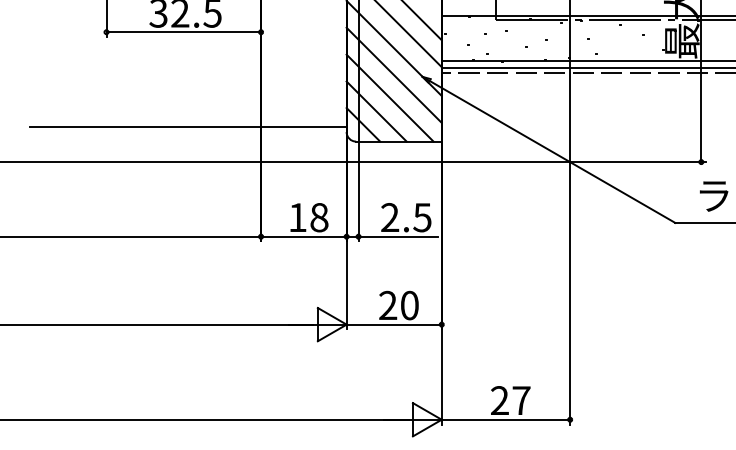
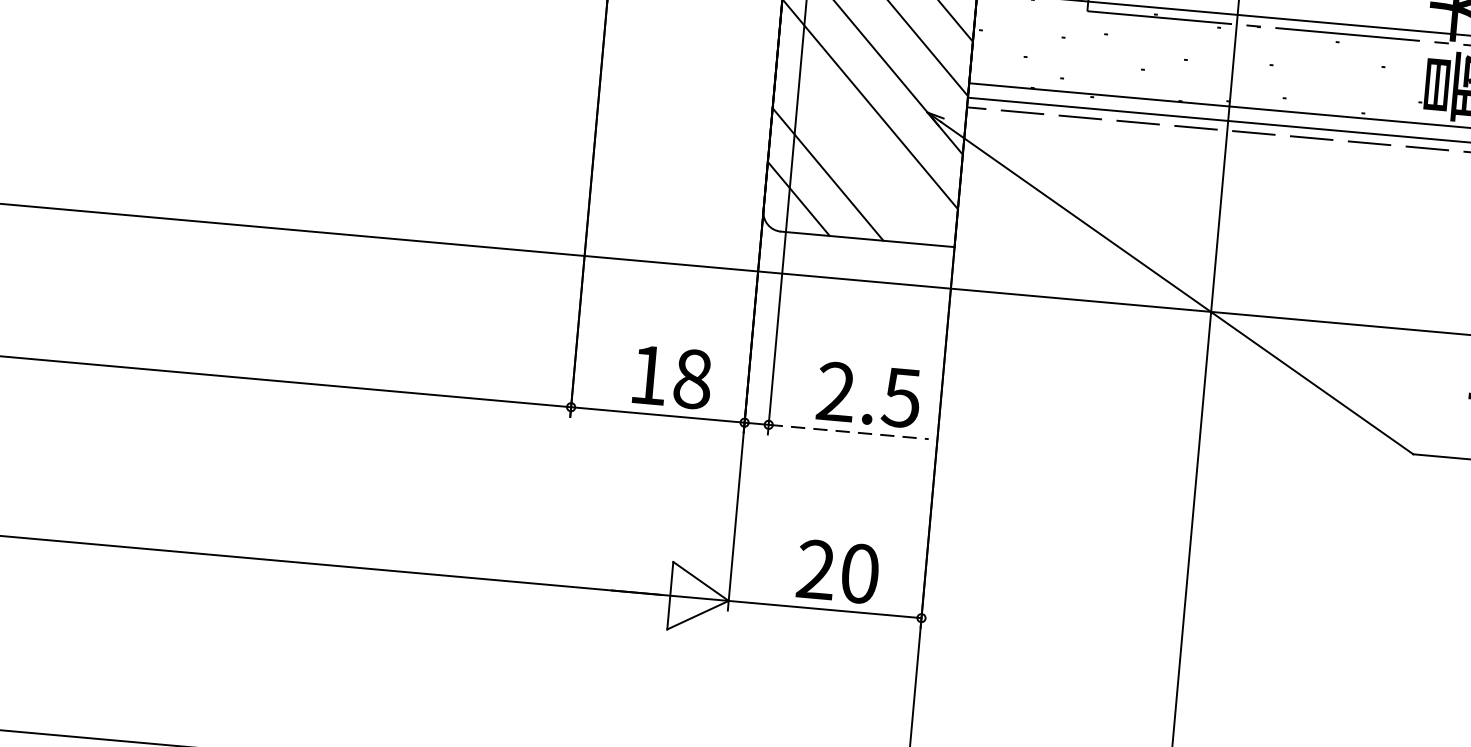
line: (389, 97) -> (856, 148), removed
line: (187, 127) -> (441, 172), removed
line: (398, 236) -> (849, 431), solid -> dashed

